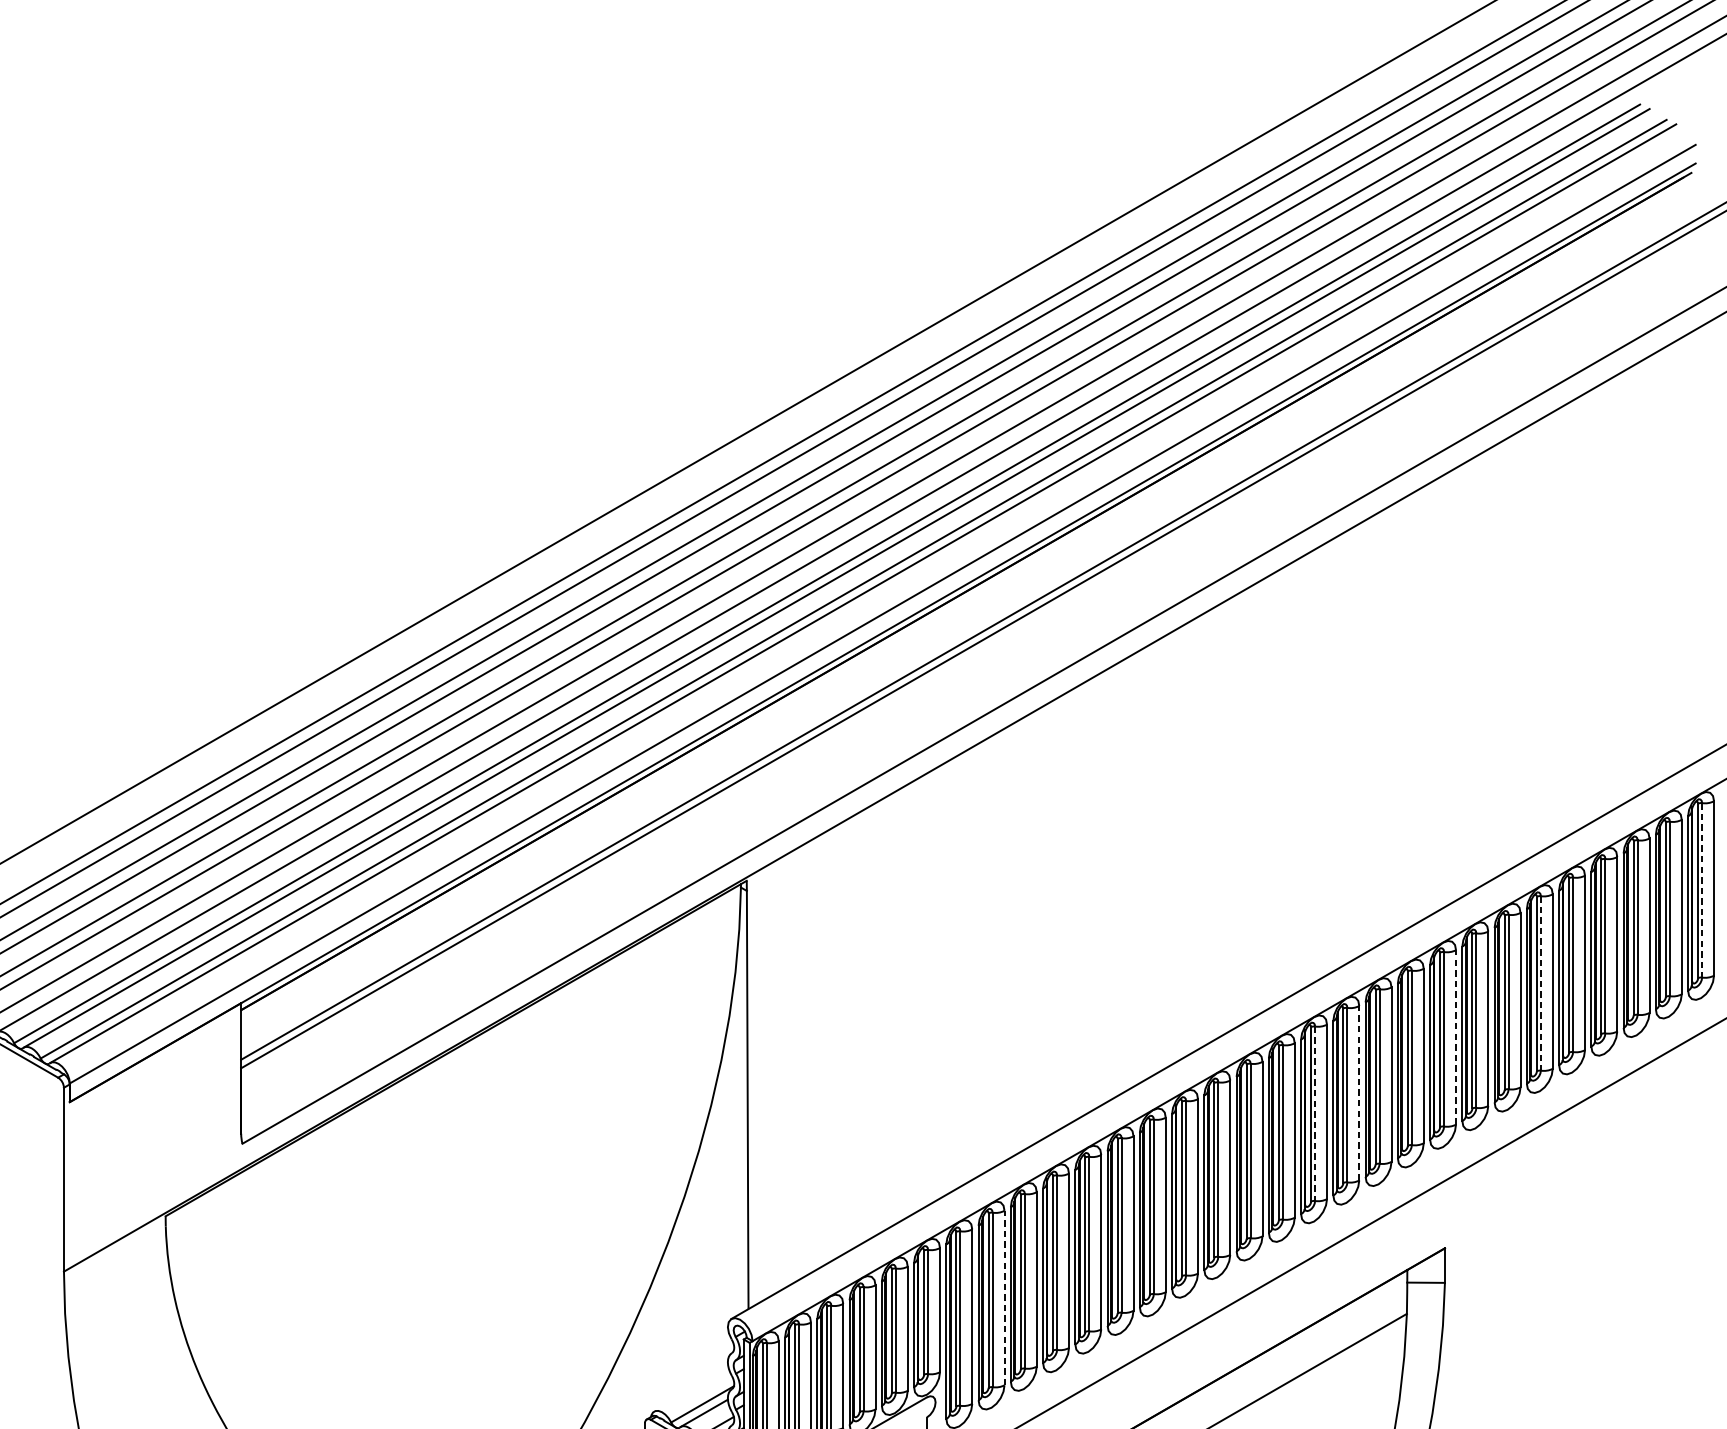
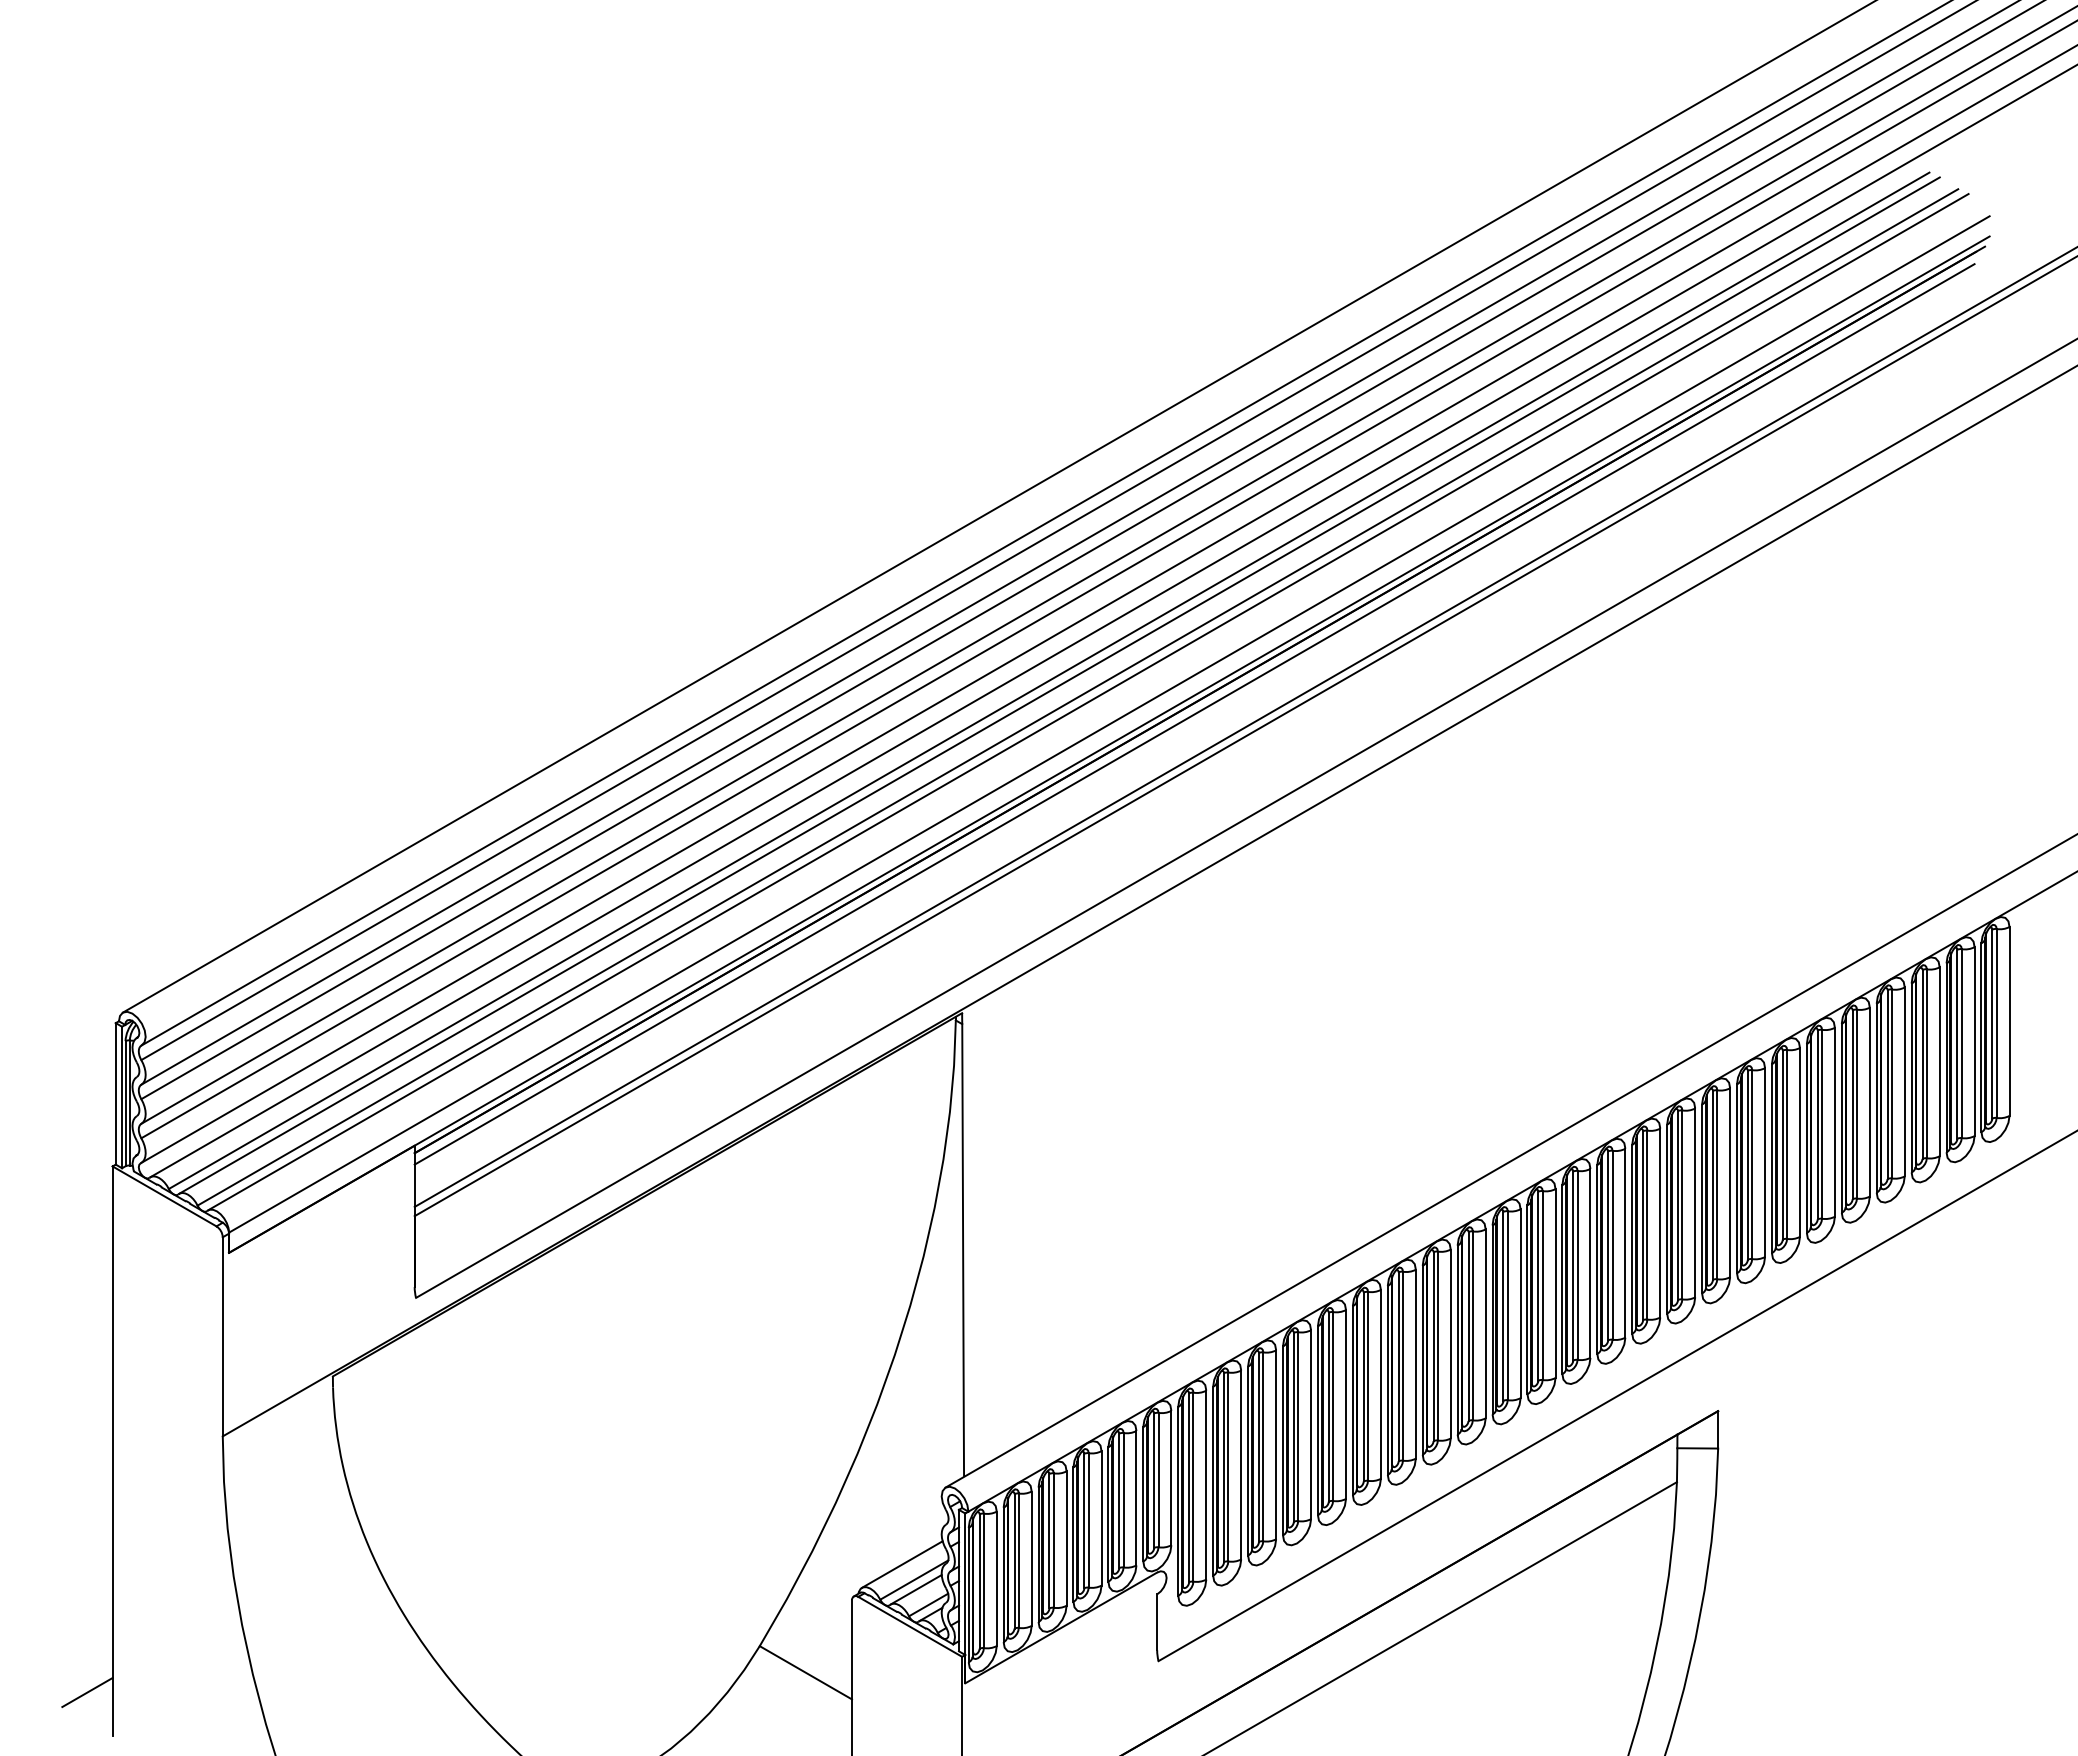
line: (961, 604) -> (1194, 714), added
line: (1702, 890) -> (1996, 1023), dashed -> solid
line: (1541, 983) -> (1822, 1124), dashed -> solid
line: (1456, 1037) -> (1730, 1182), dashed -> solid
line: (1359, 1092) -> (1625, 1242), dashed -> solid
line: (1315, 1113) -> (1577, 1265), dashed -> solid
line: (1004, 1297) -> (1241, 1464), dashed -> solid
line: (690, 1389) -> (901, 1564), added

